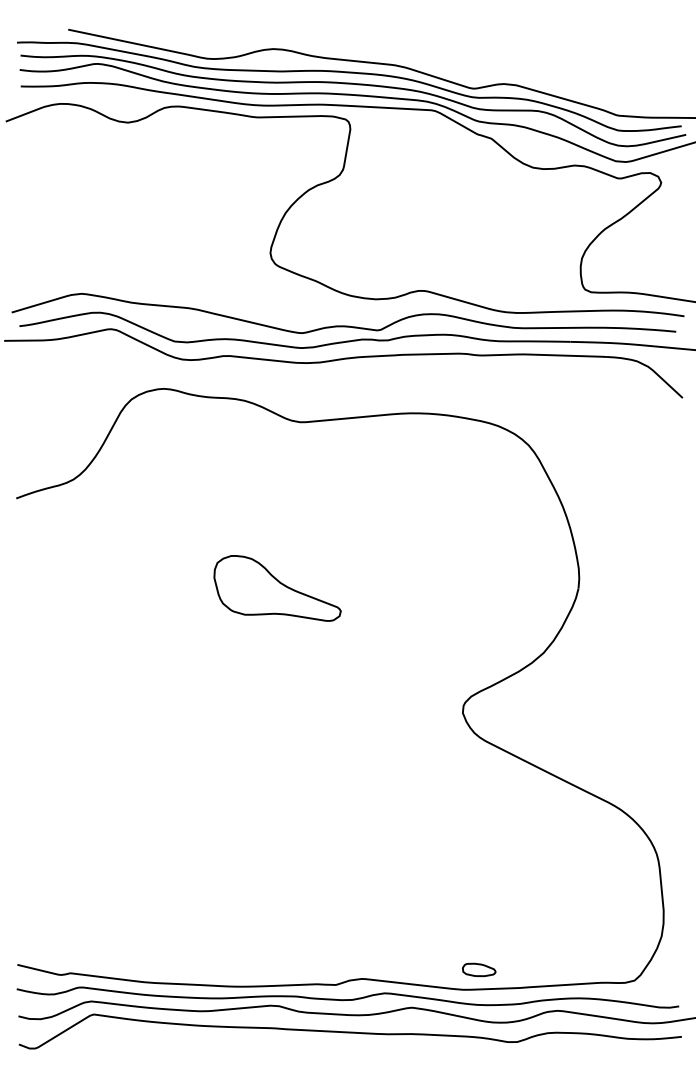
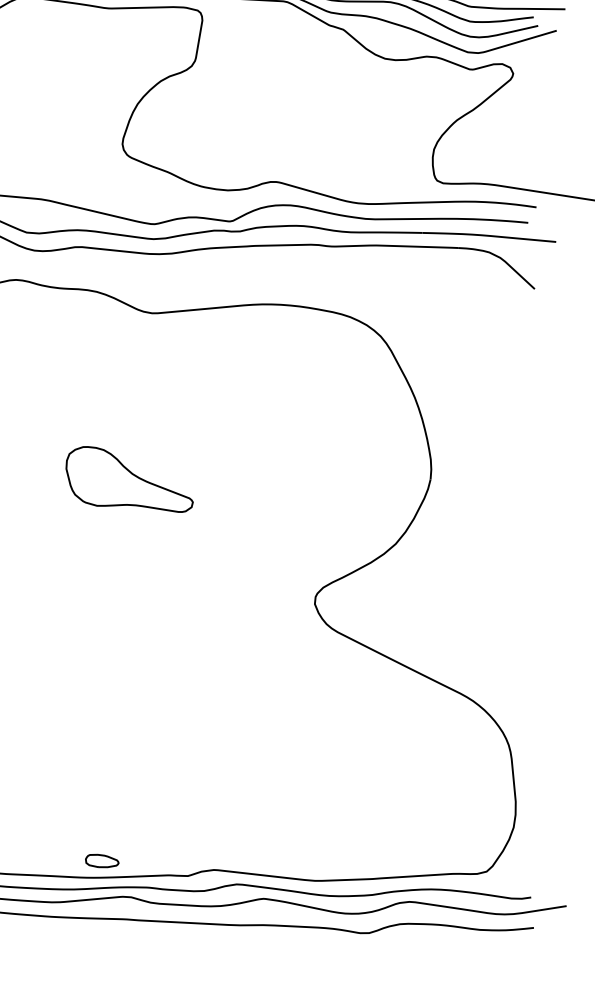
part: (479, 969) -> (102, 860), moved

